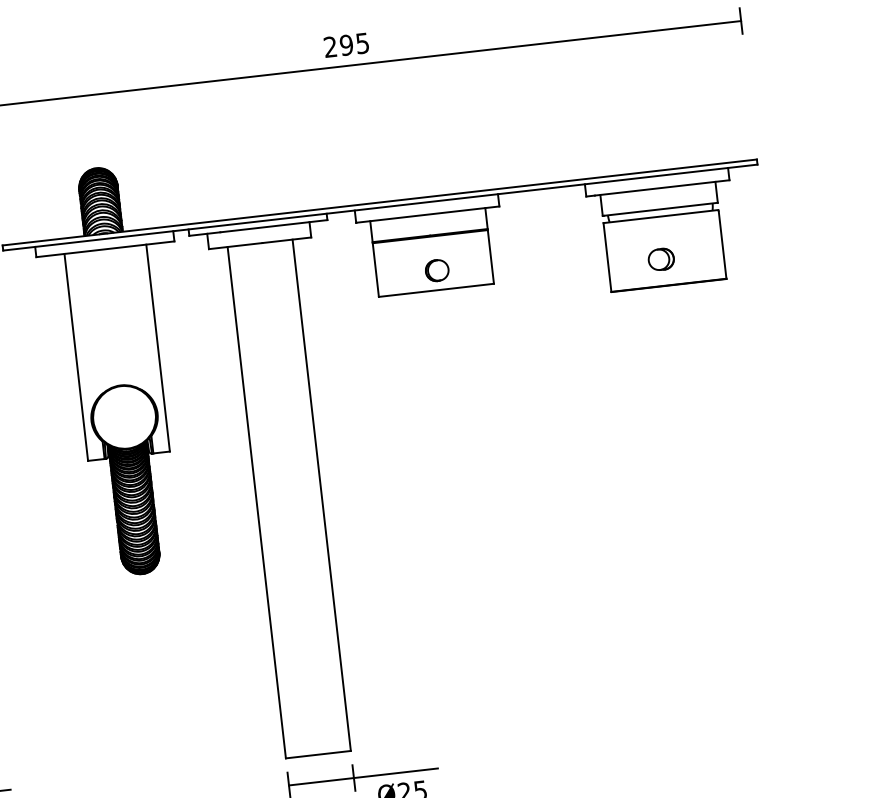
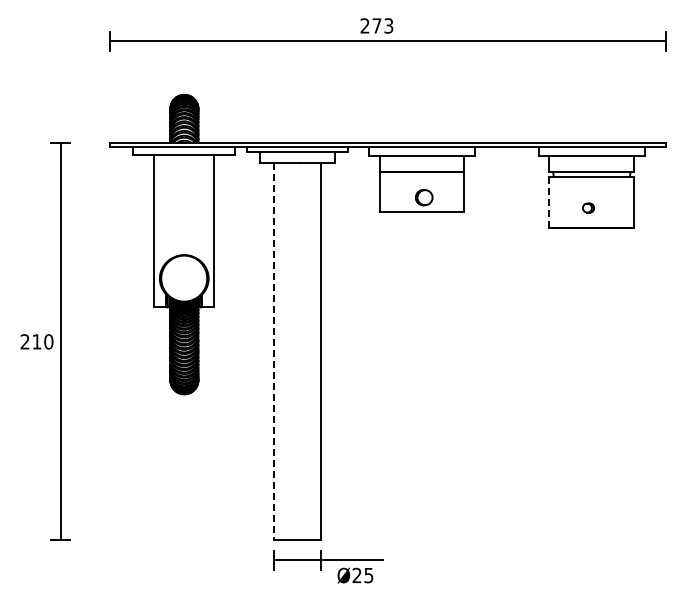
text: (354, 43) -> (382, 25), 295 -> 273
line: (607, 257) -> (549, 202), solid -> dashed
part: (661, 258) -> (588, 207), size x0.6
line: (256, 502) -> (273, 351), solid -> dashed

